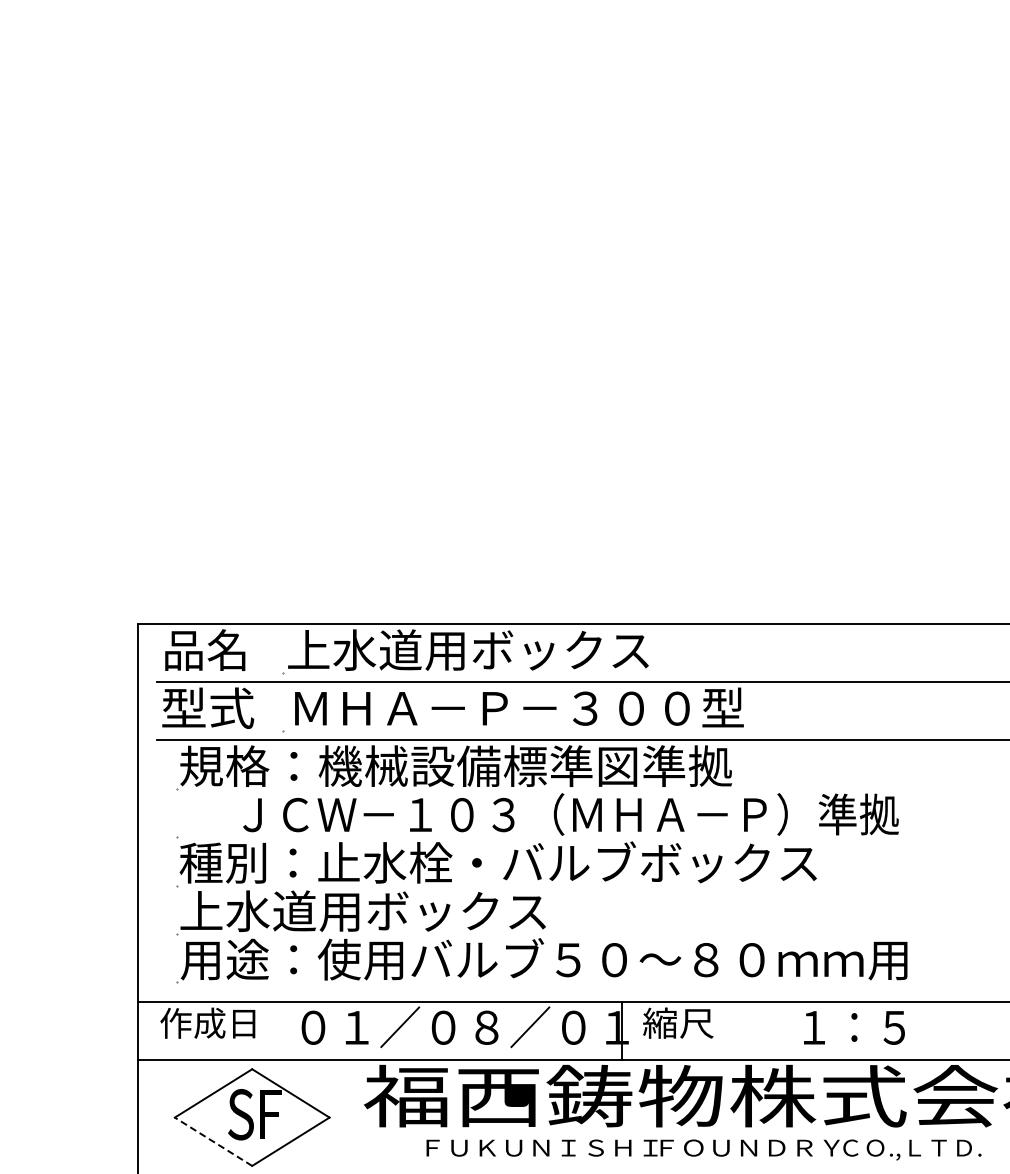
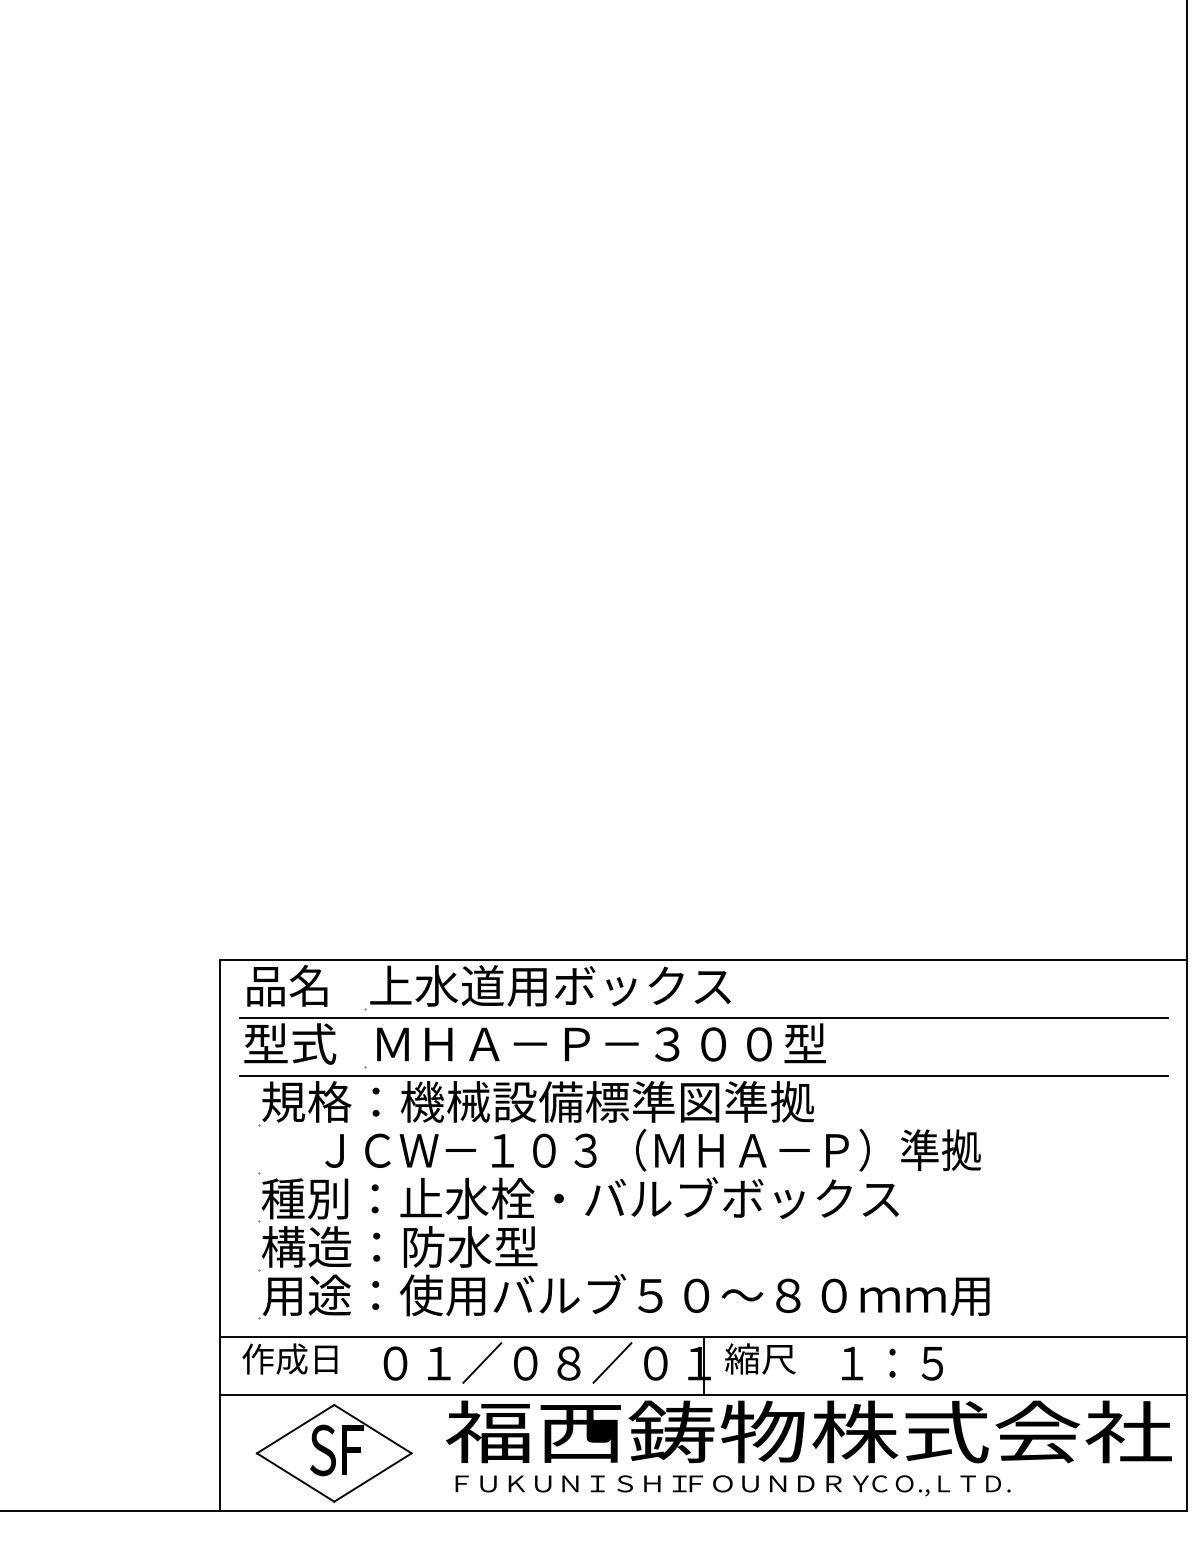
text: (362, 910) -> (444, 1246), 上水道用ボックス -> 構造：防水型
text: (854, 1027) -> (892, 1363), moved
line: (213, 1141) -> (295, 1477), dashed -> solid
text: (703, 1149) -> (732, 1485), moved

